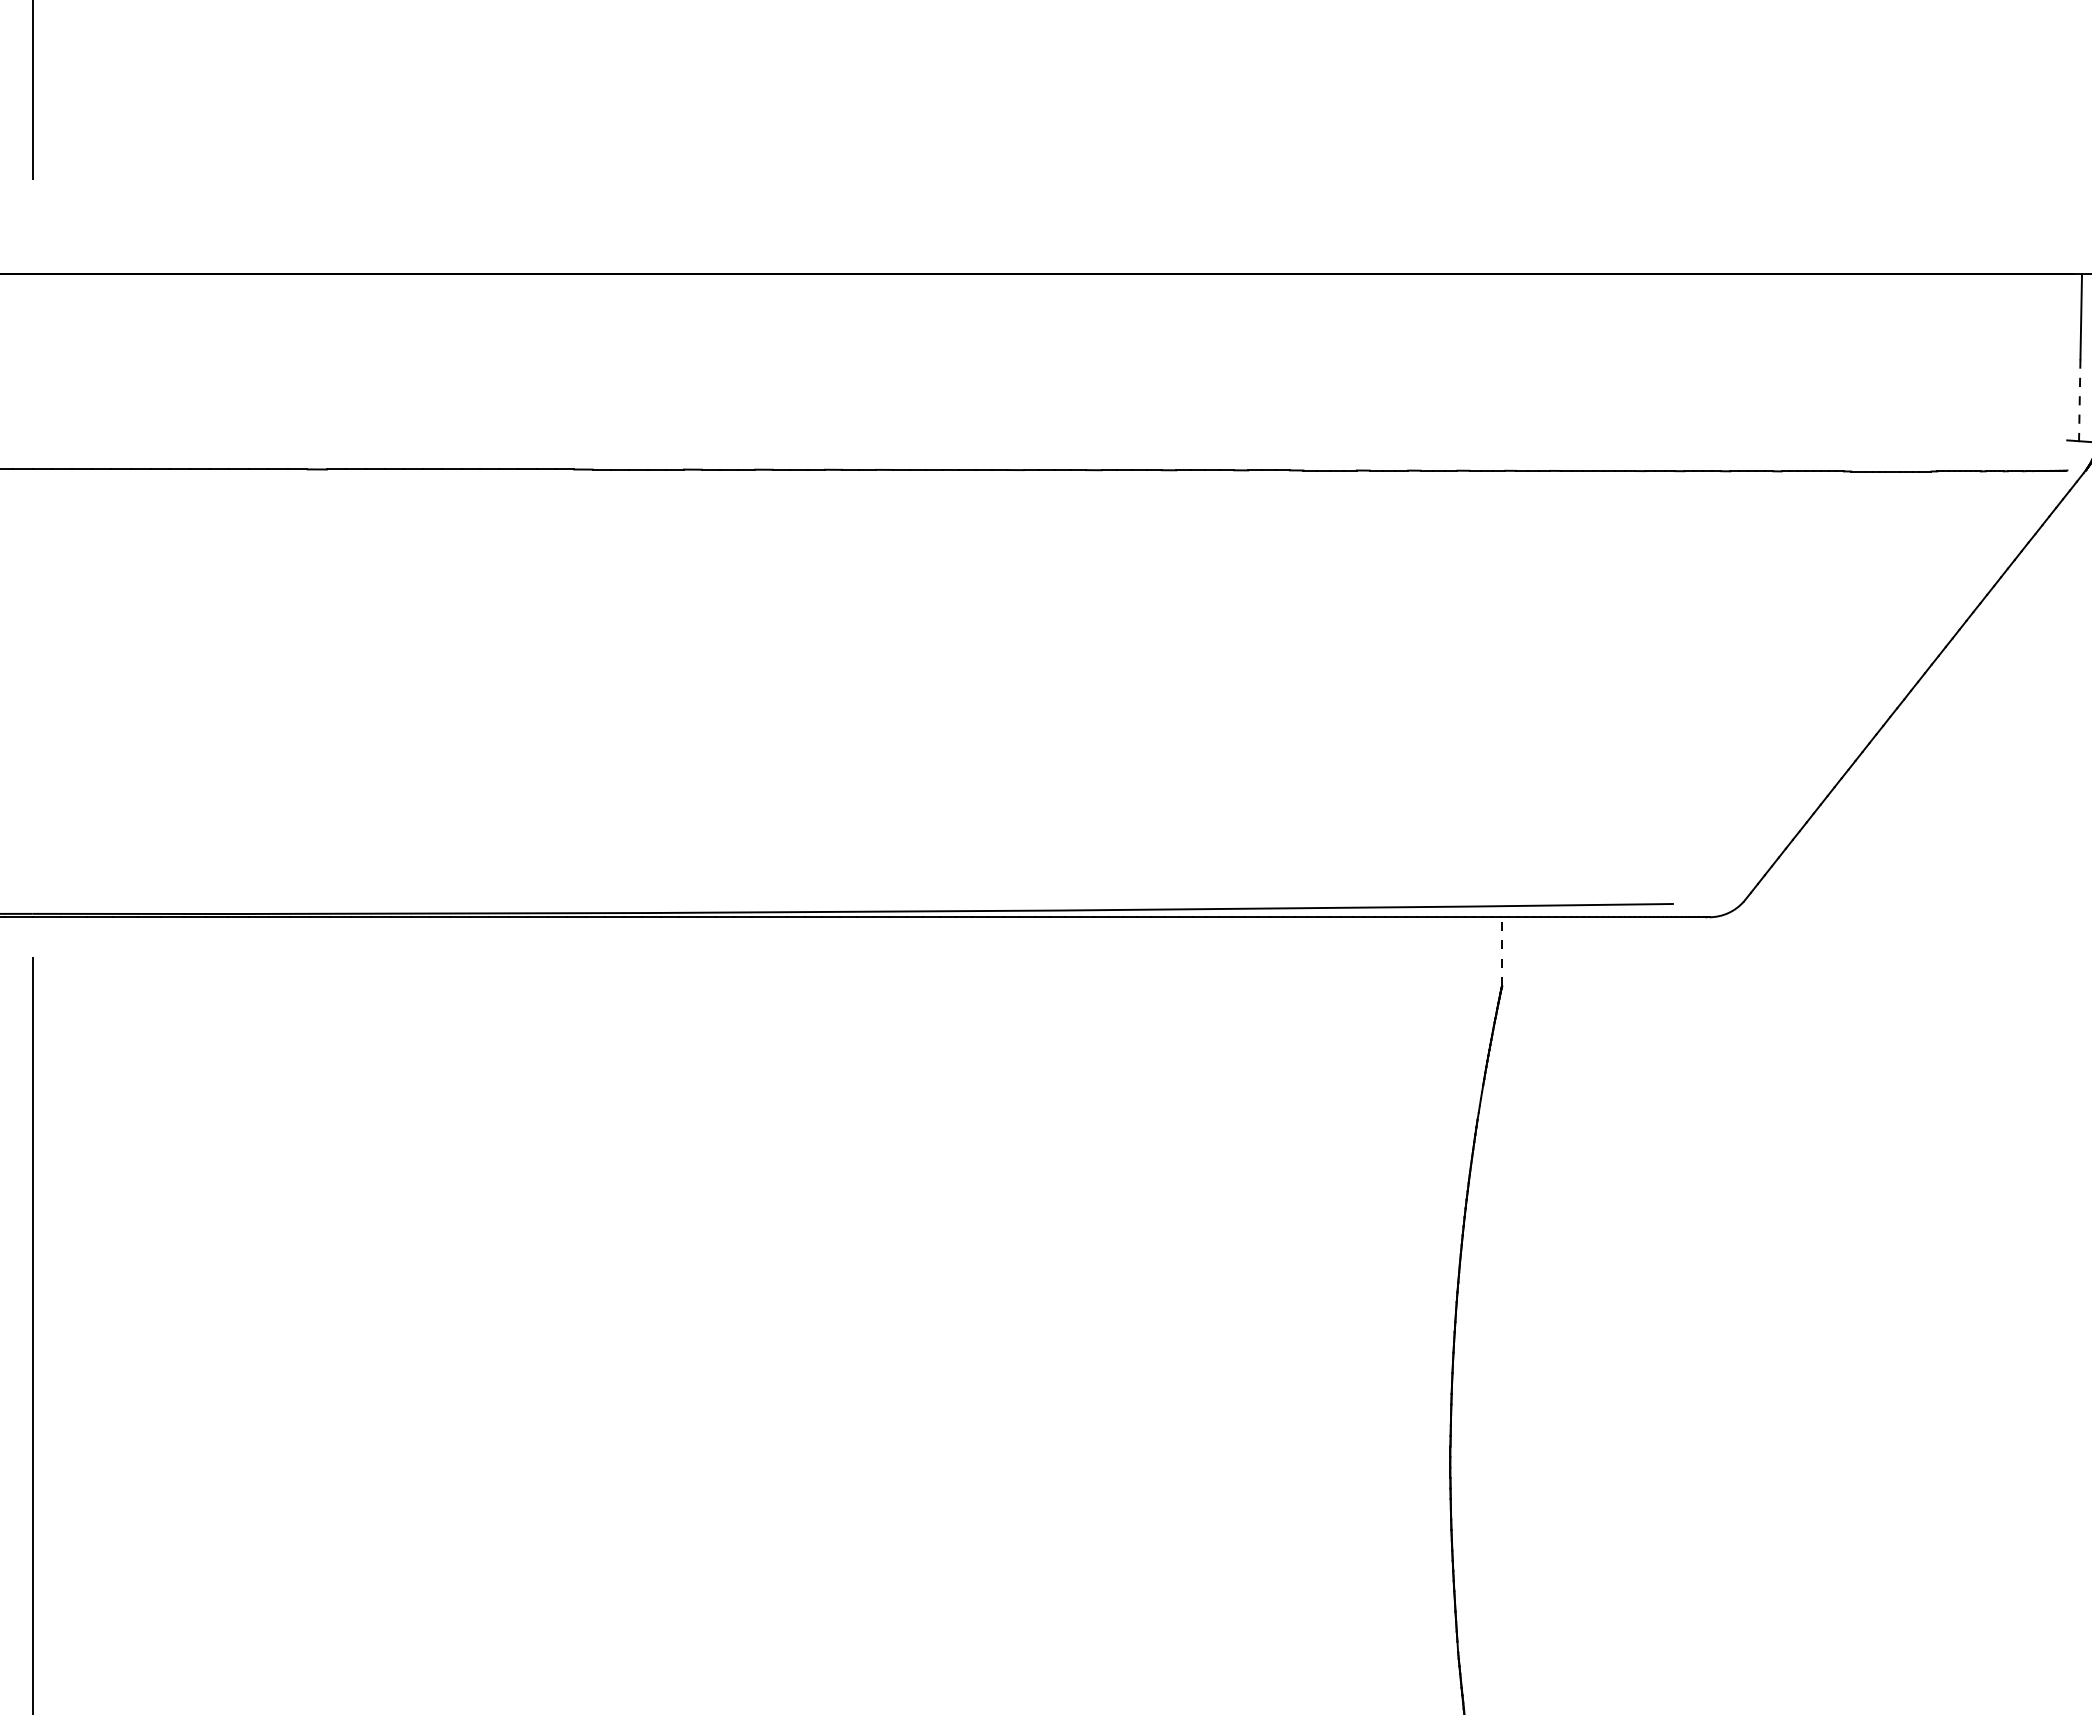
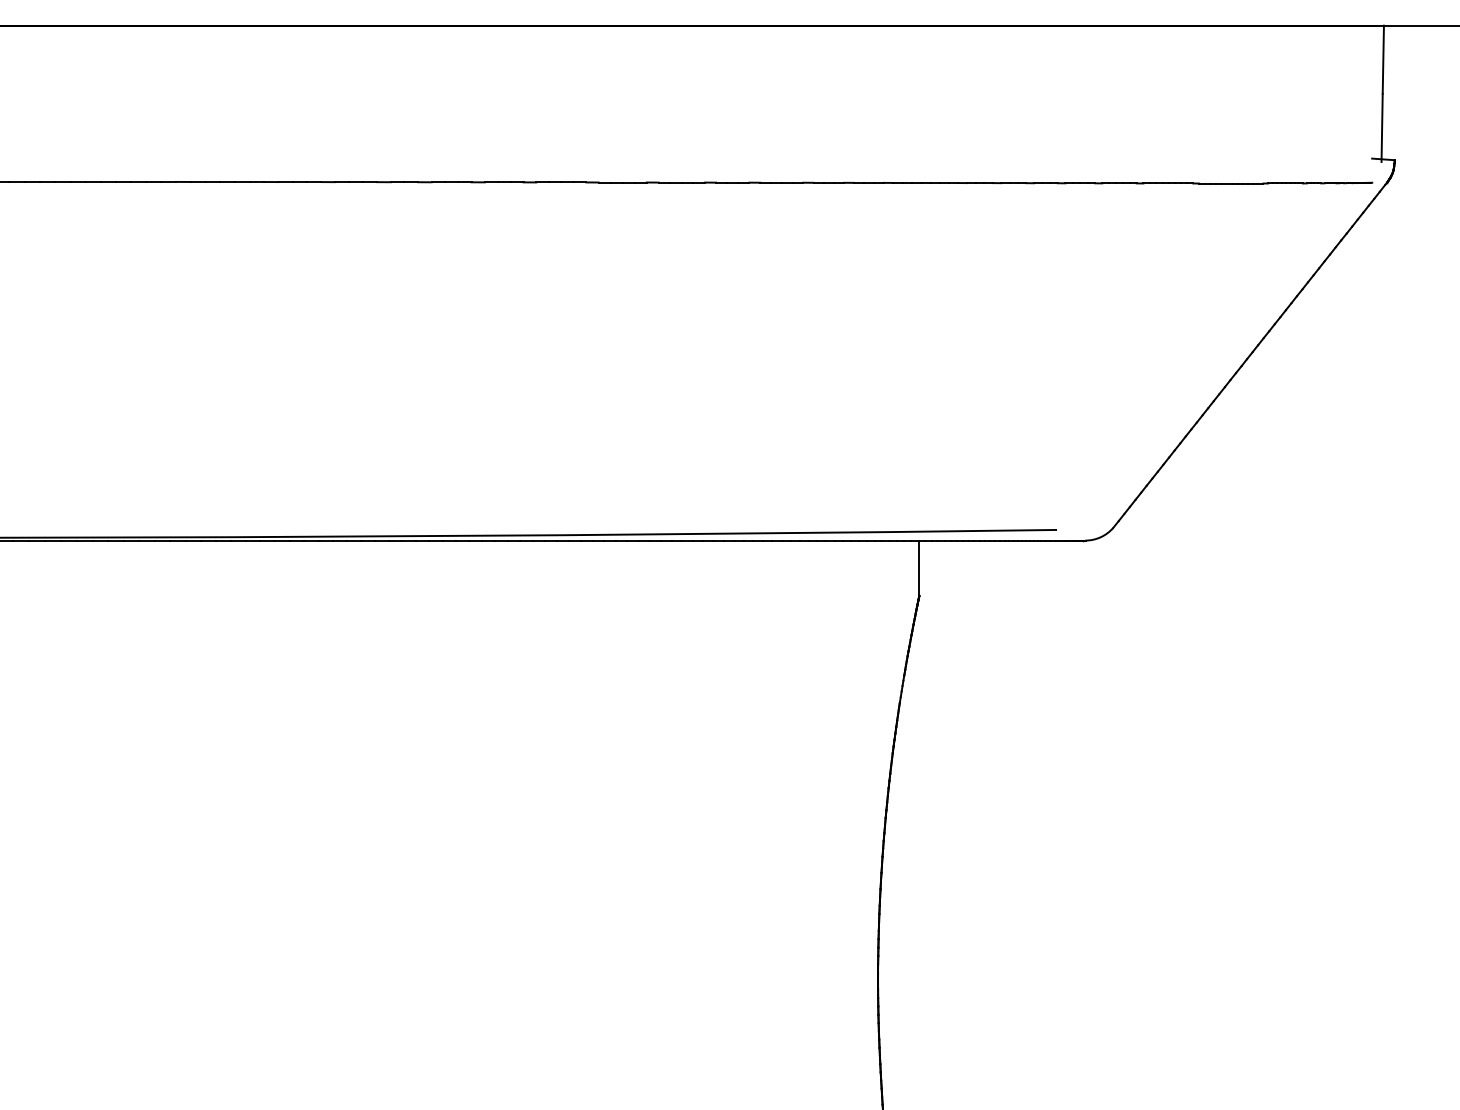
line: (2079, 402) -> (1381, 128), dashed -> solid
line: (1502, 951) -> (919, 568), dashed -> solid

